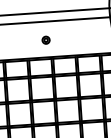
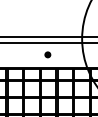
part: (45, 39) -> (47, 54), moved

